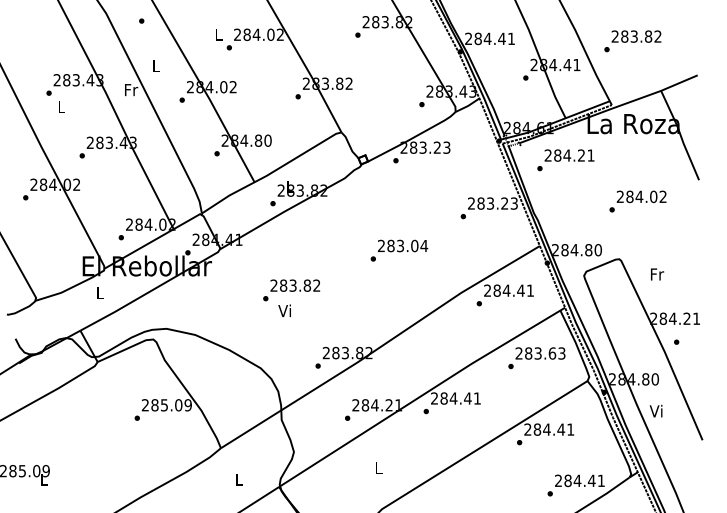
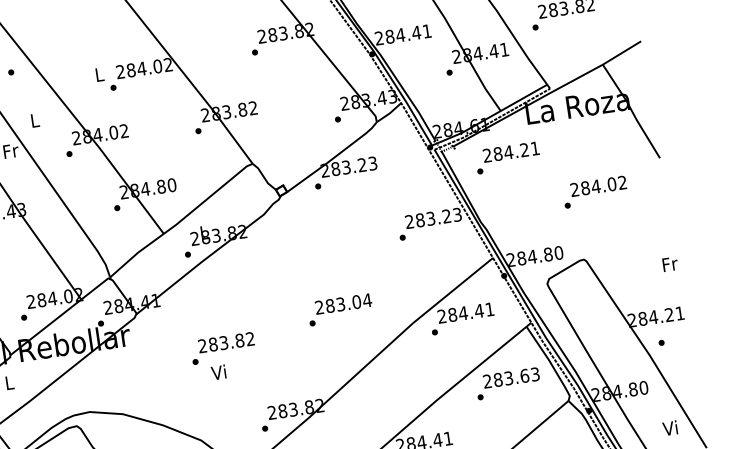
text: (399, 250) -> (340, 309), moved
text: (657, 274) -> (670, 264), moved
text: (655, 410) -> (669, 427), moved

